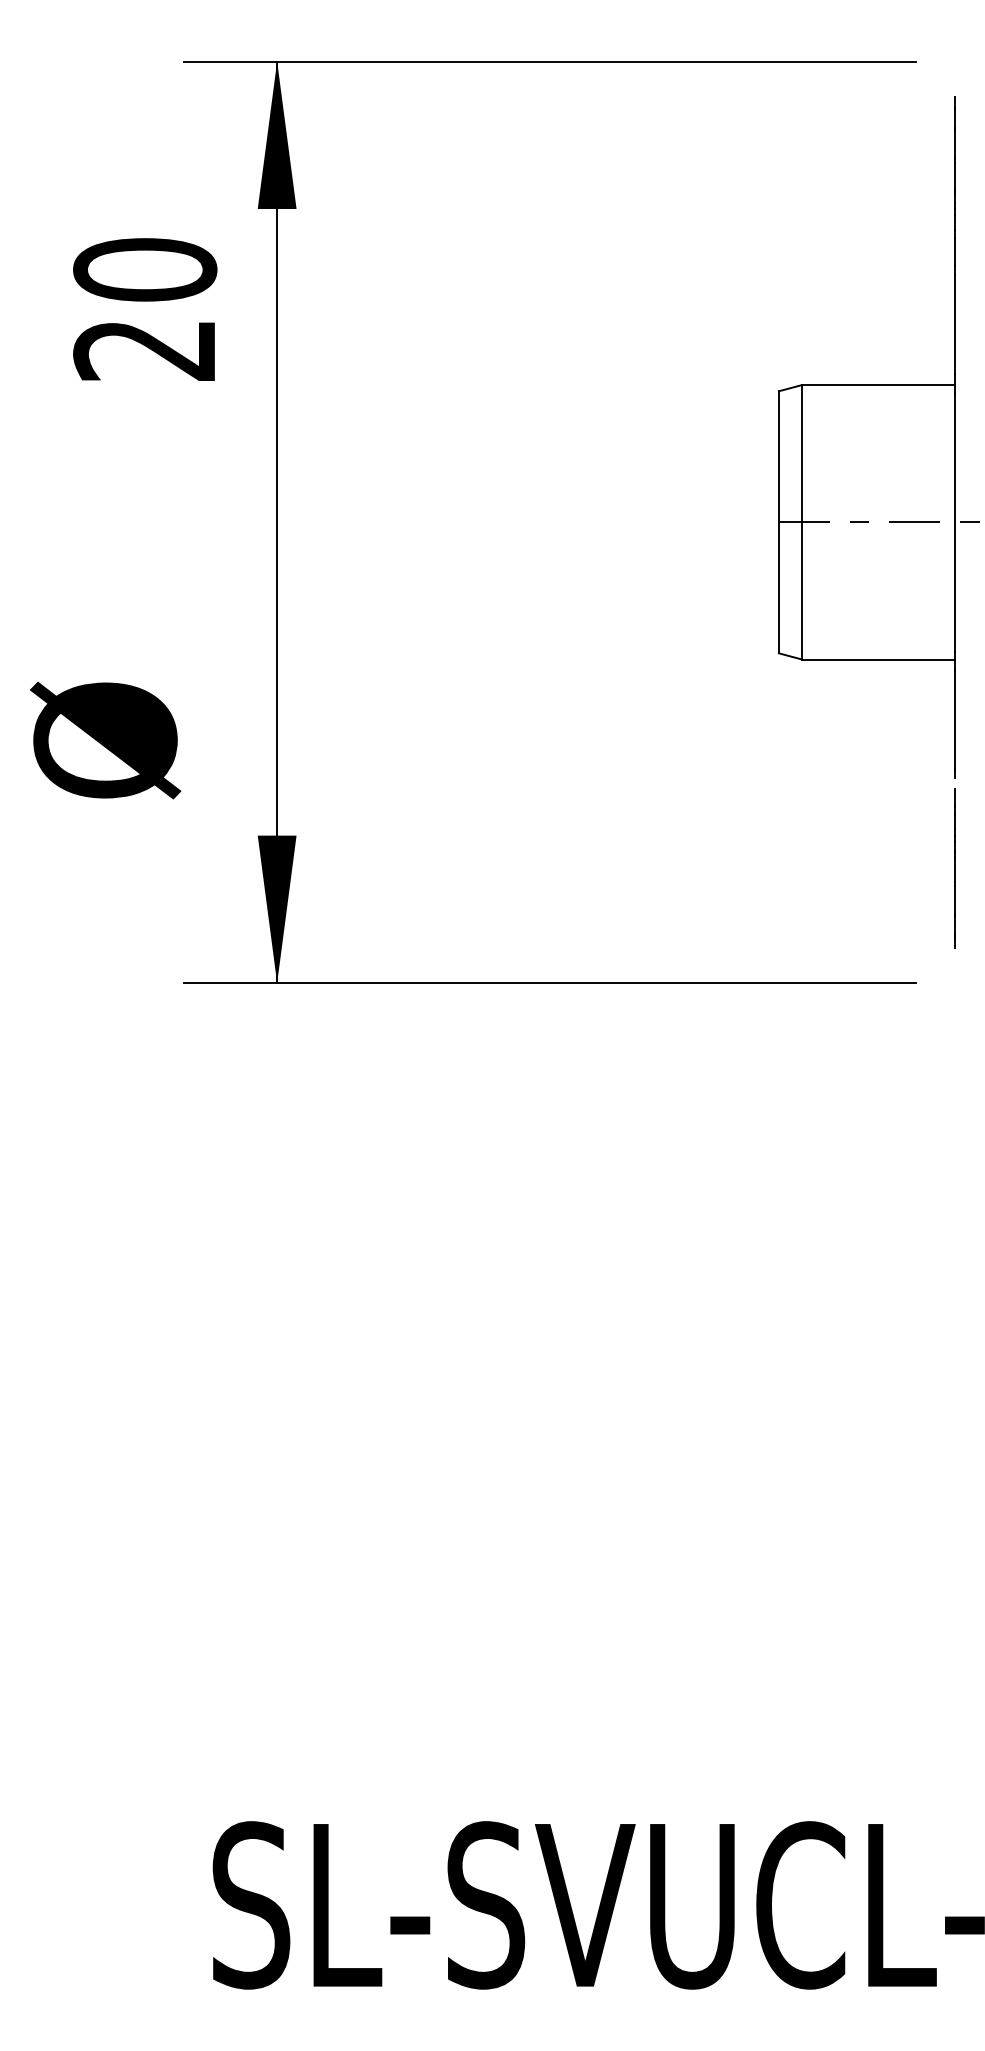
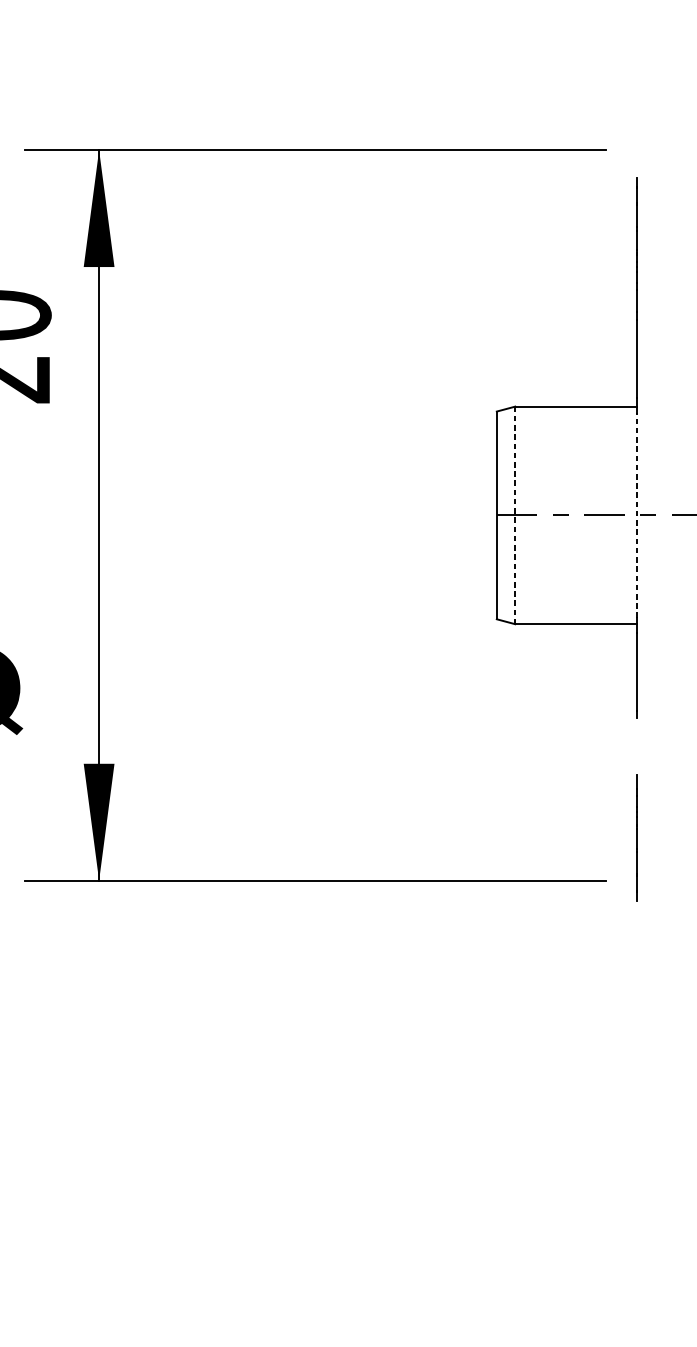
line: (955, 521) -> (636, 514), solid -> dashed
line: (802, 522) -> (515, 515), solid -> dashed
line: (954, 868) -> (636, 838), moved

